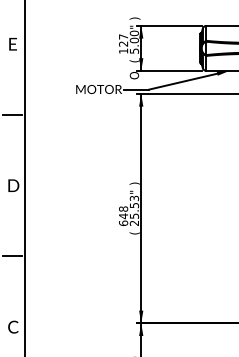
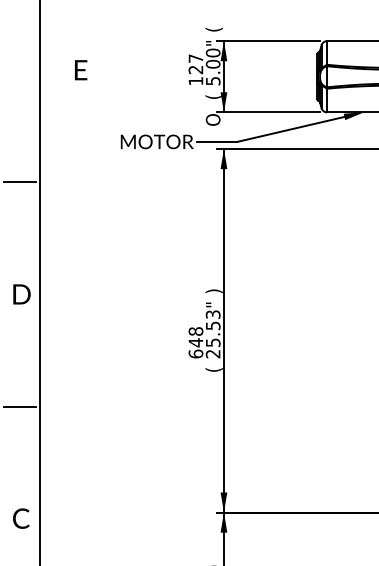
text: (134, 18) -> (213, 29), ) -> (
text: (12, 44) -> (80, 70), moved

